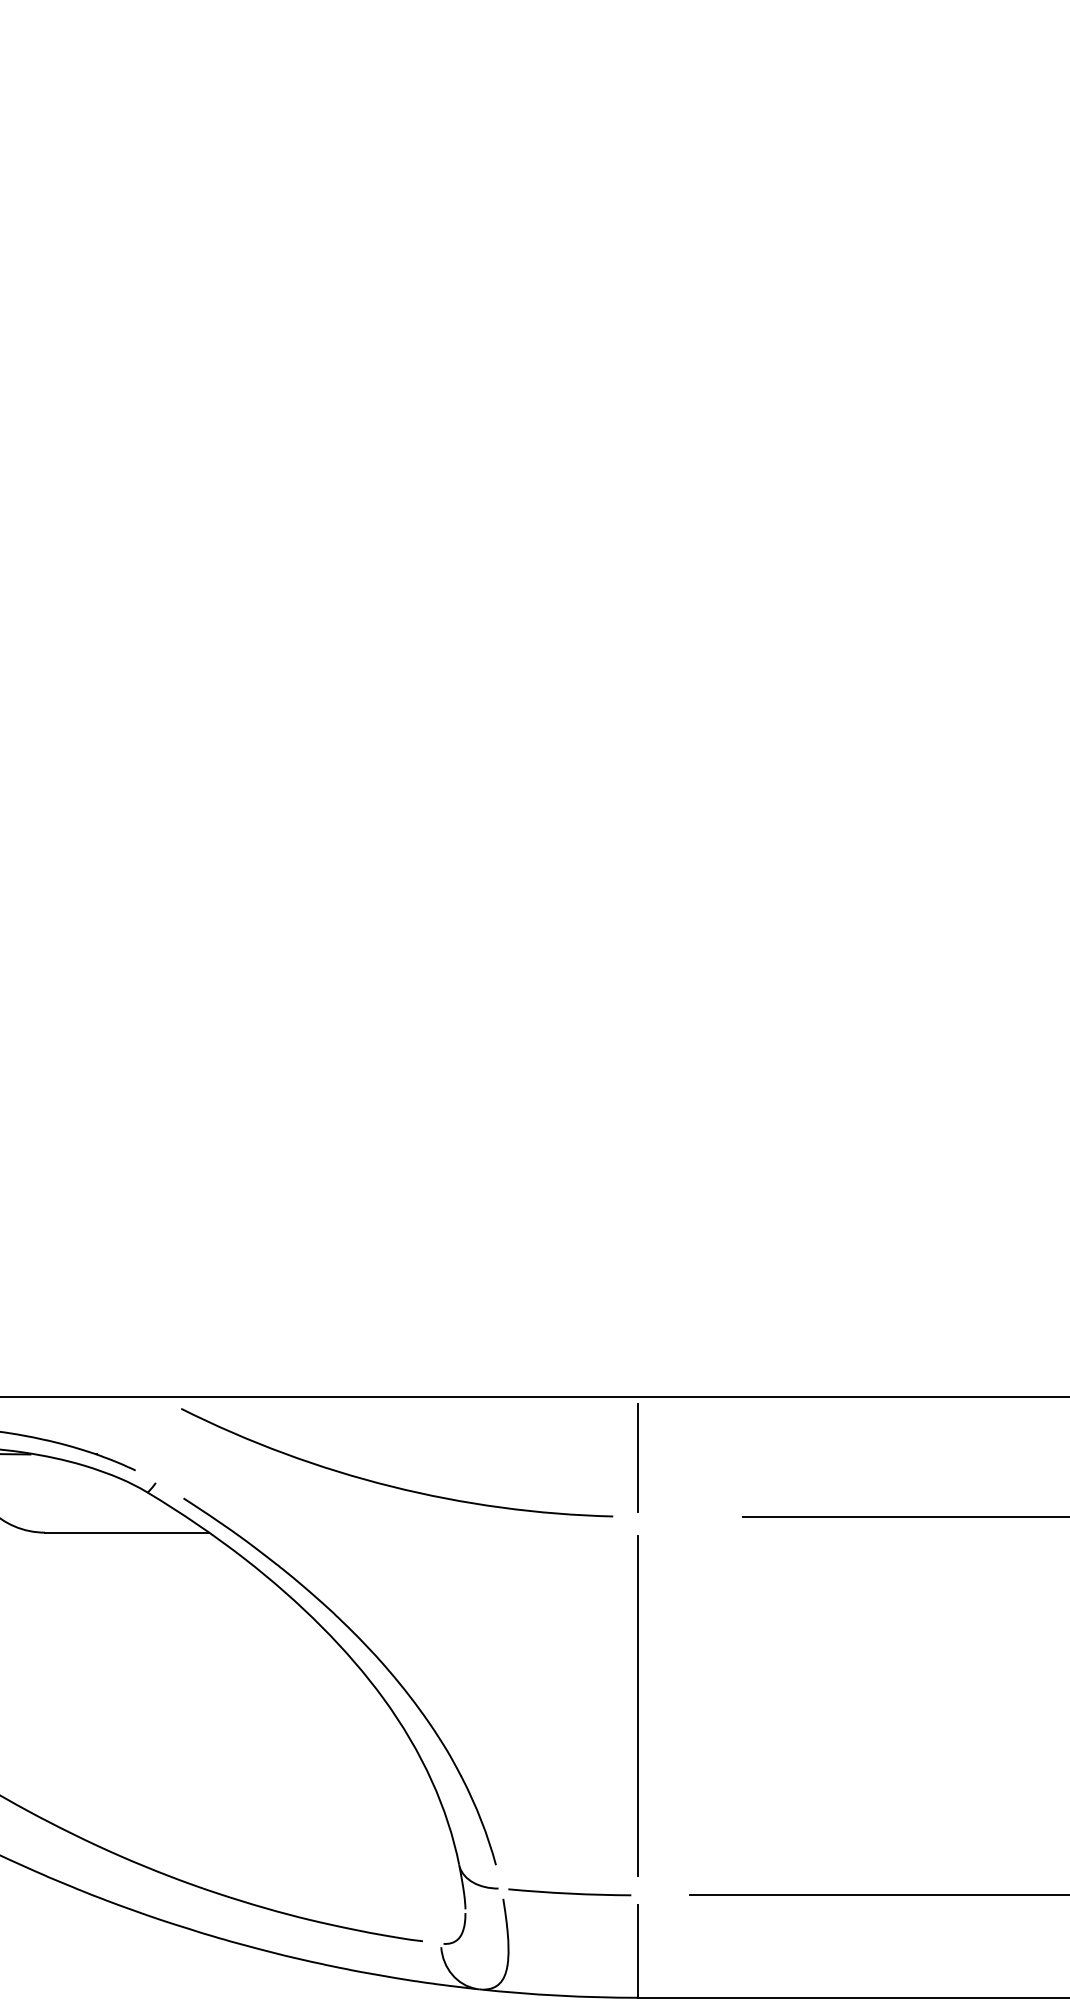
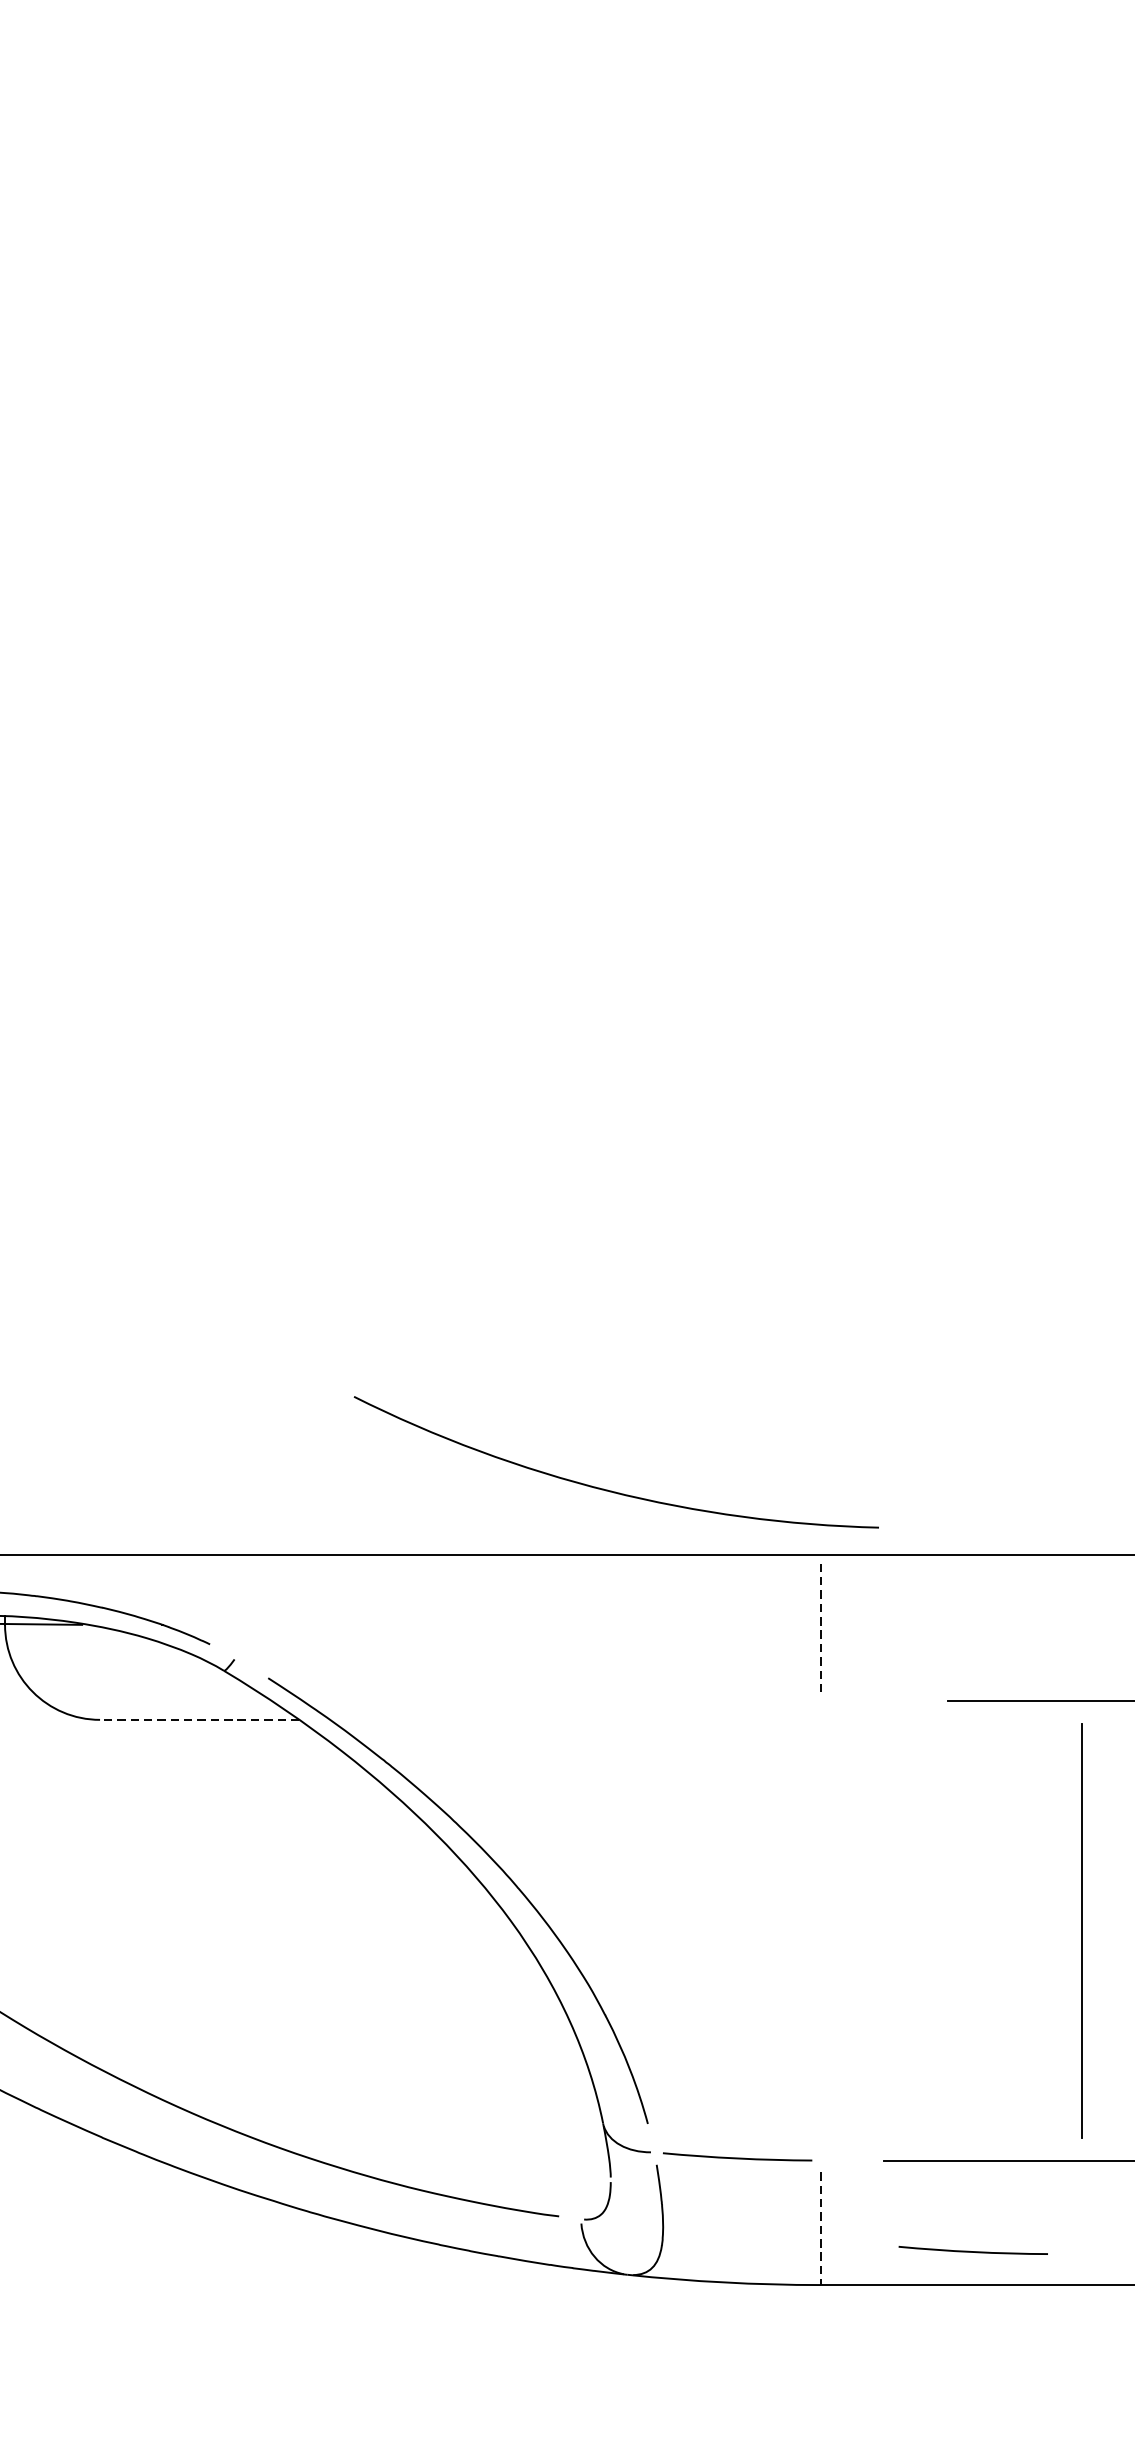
line: (638, 1457) -> (821, 1628), solid -> dashed
arc: (392, 1485) -> (610, 1490), moved
line: (126, 1532) -> (198, 1719), solid -> dashed
line: (637, 1705) -> (1081, 1929), moved
line: (638, 1951) -> (821, 2228), solid -> dashed
arc: (763, 1969) -> (972, 2250), added

